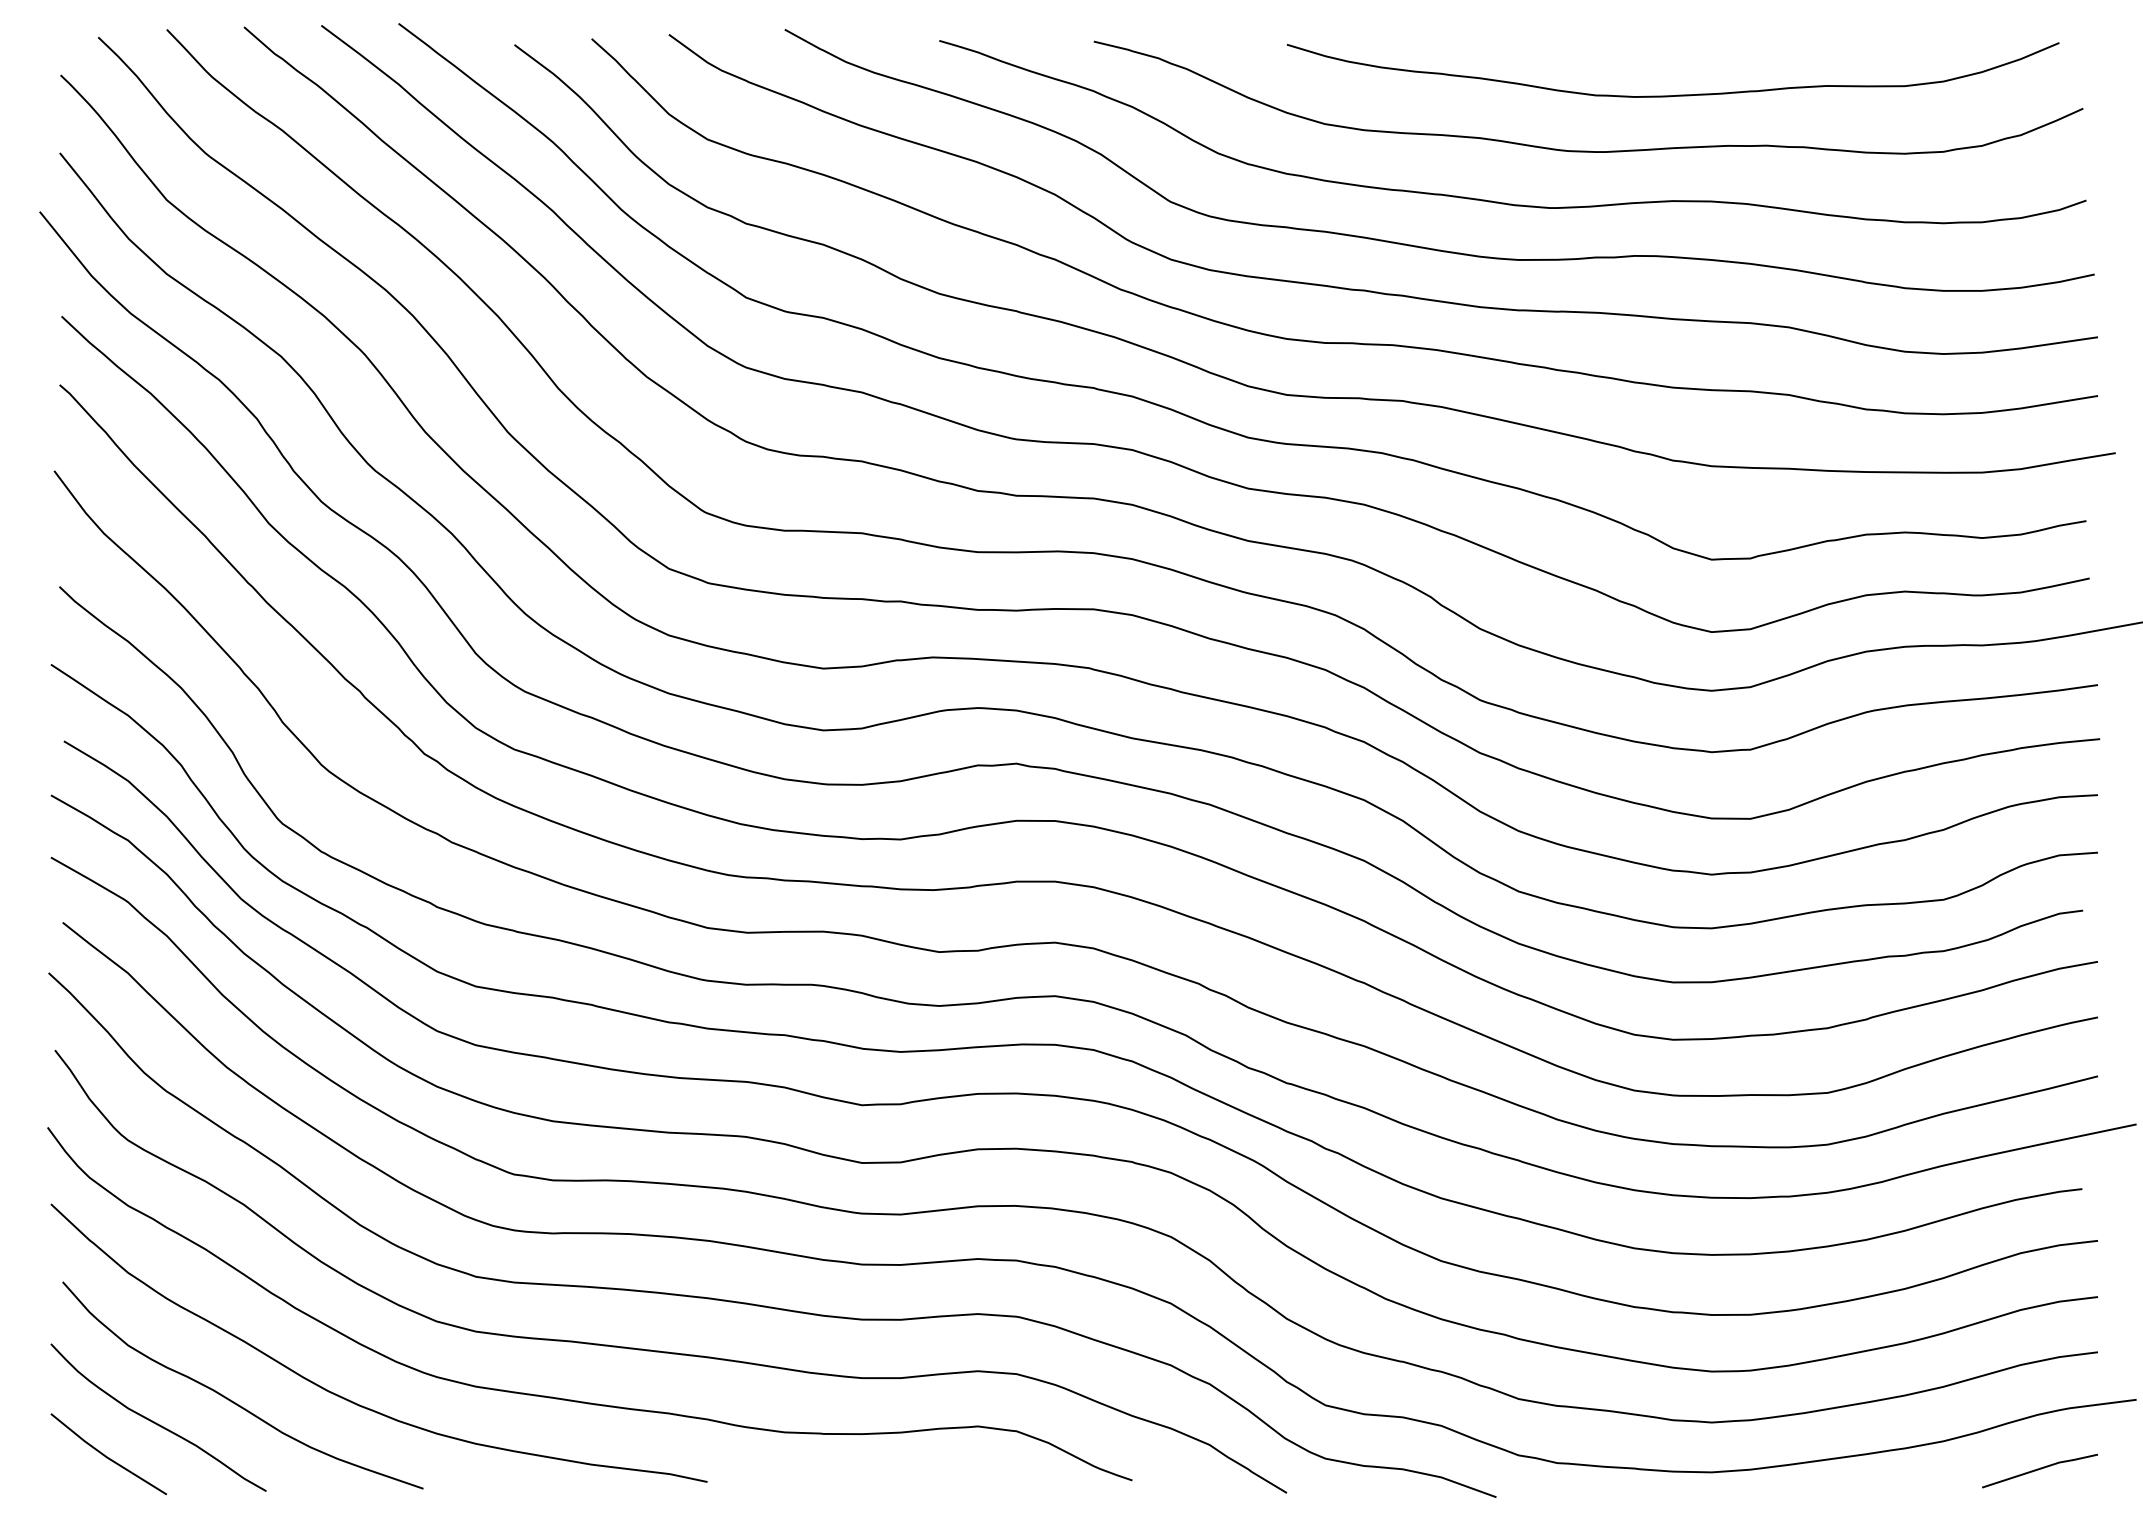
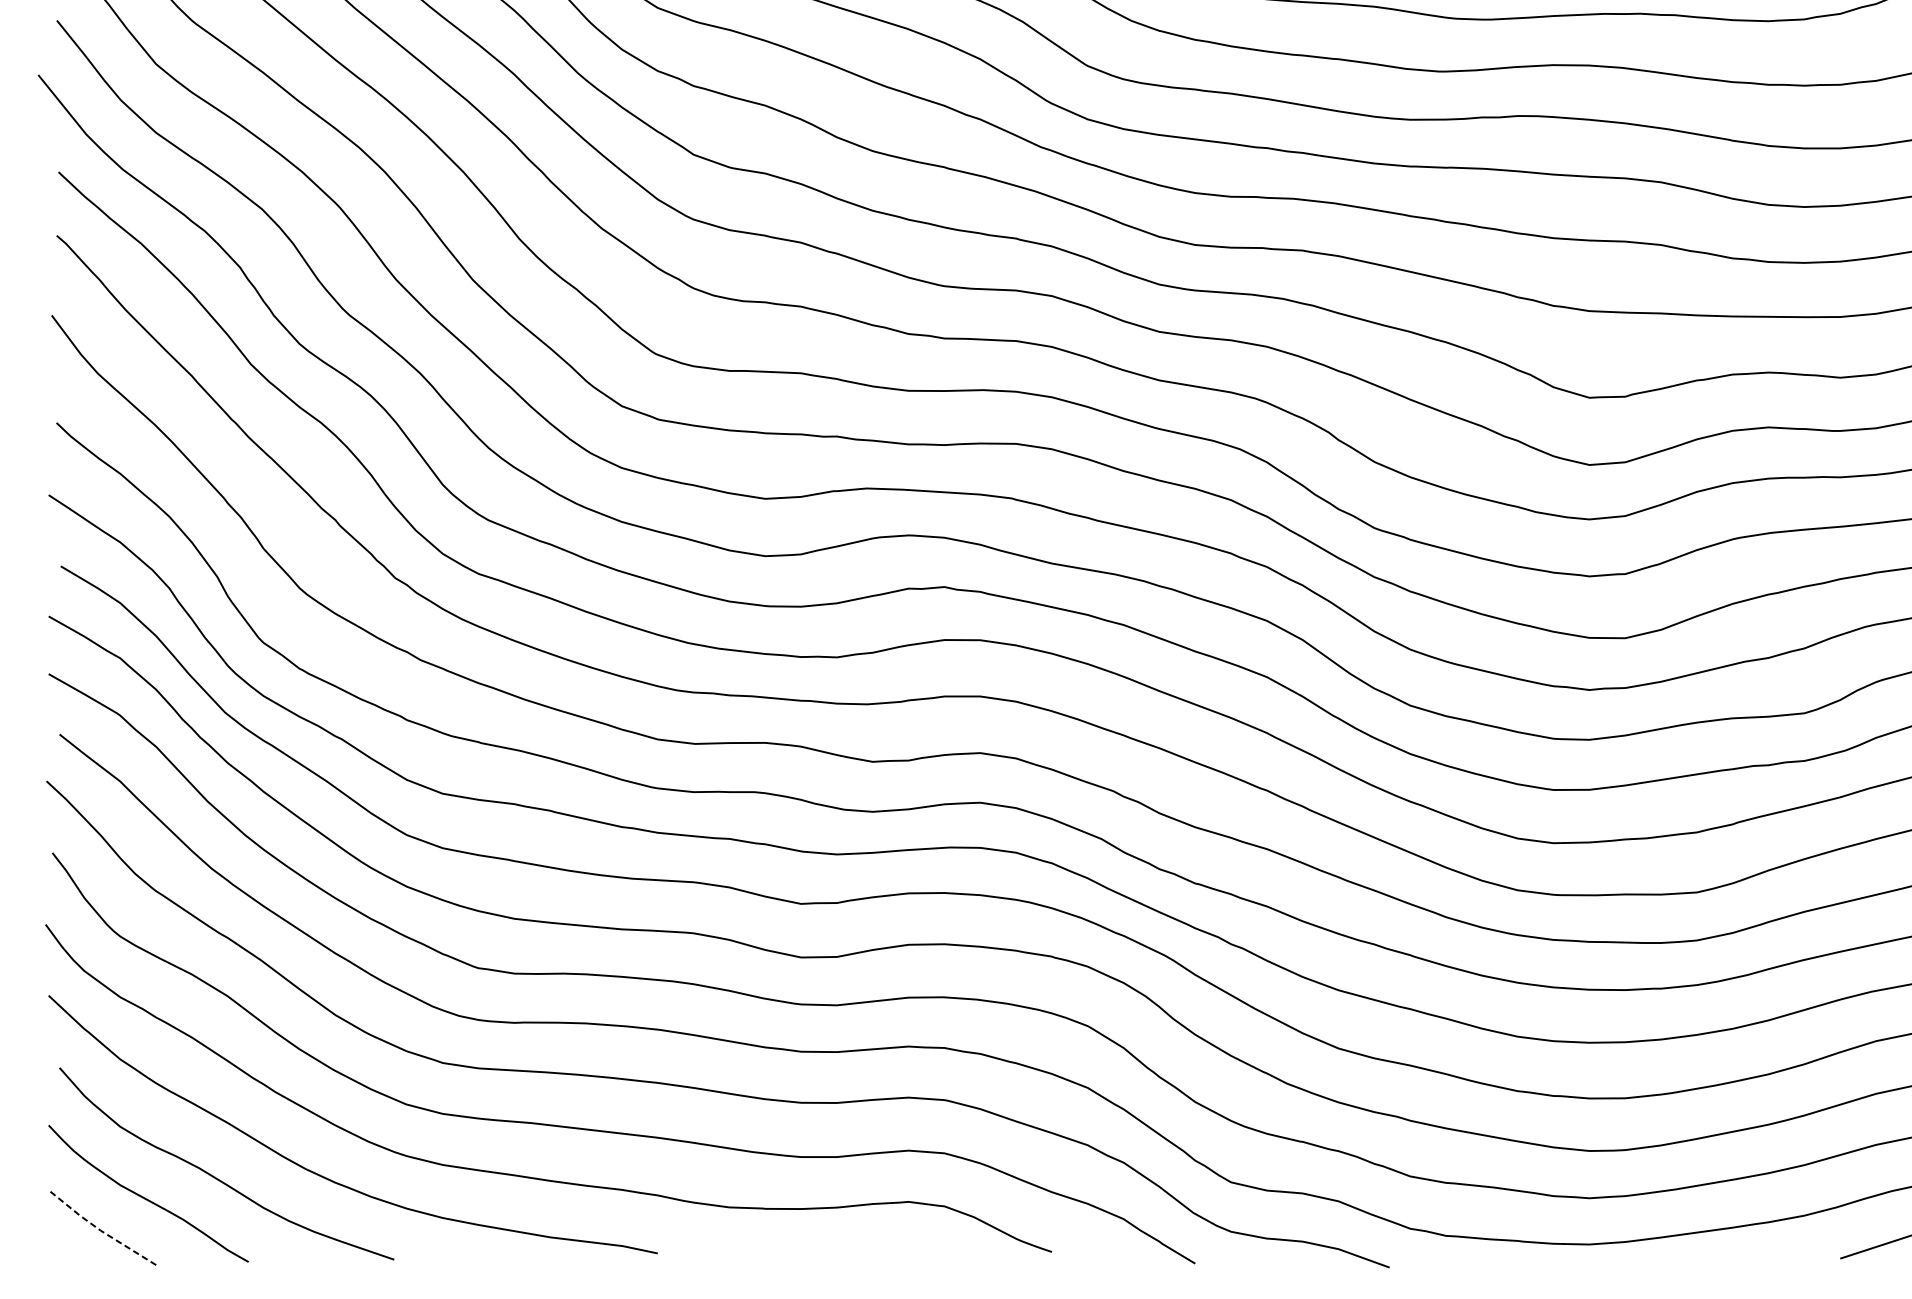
line: (106, 1456) -> (100, 1229), solid -> dashed

